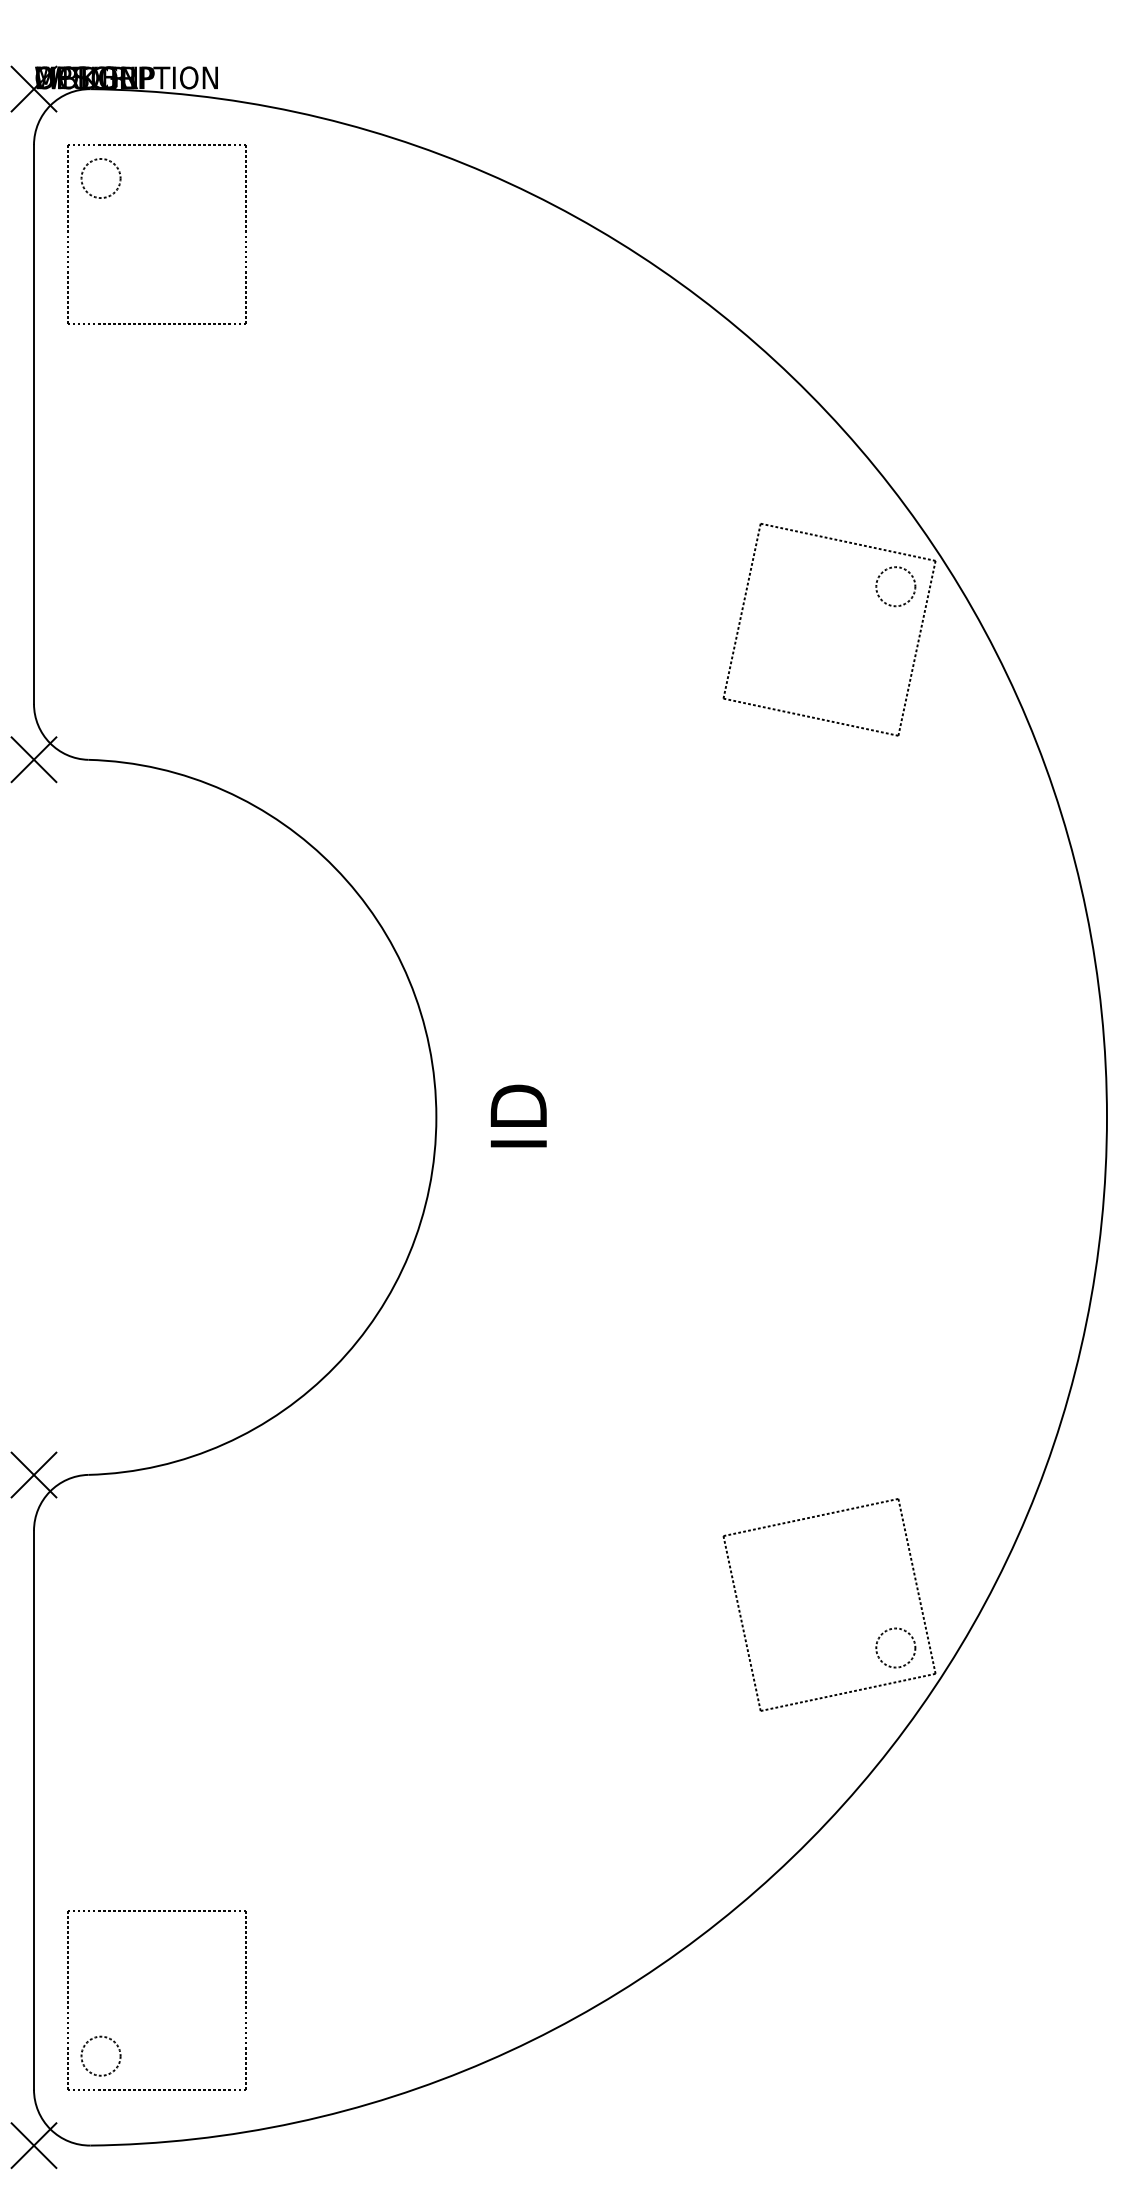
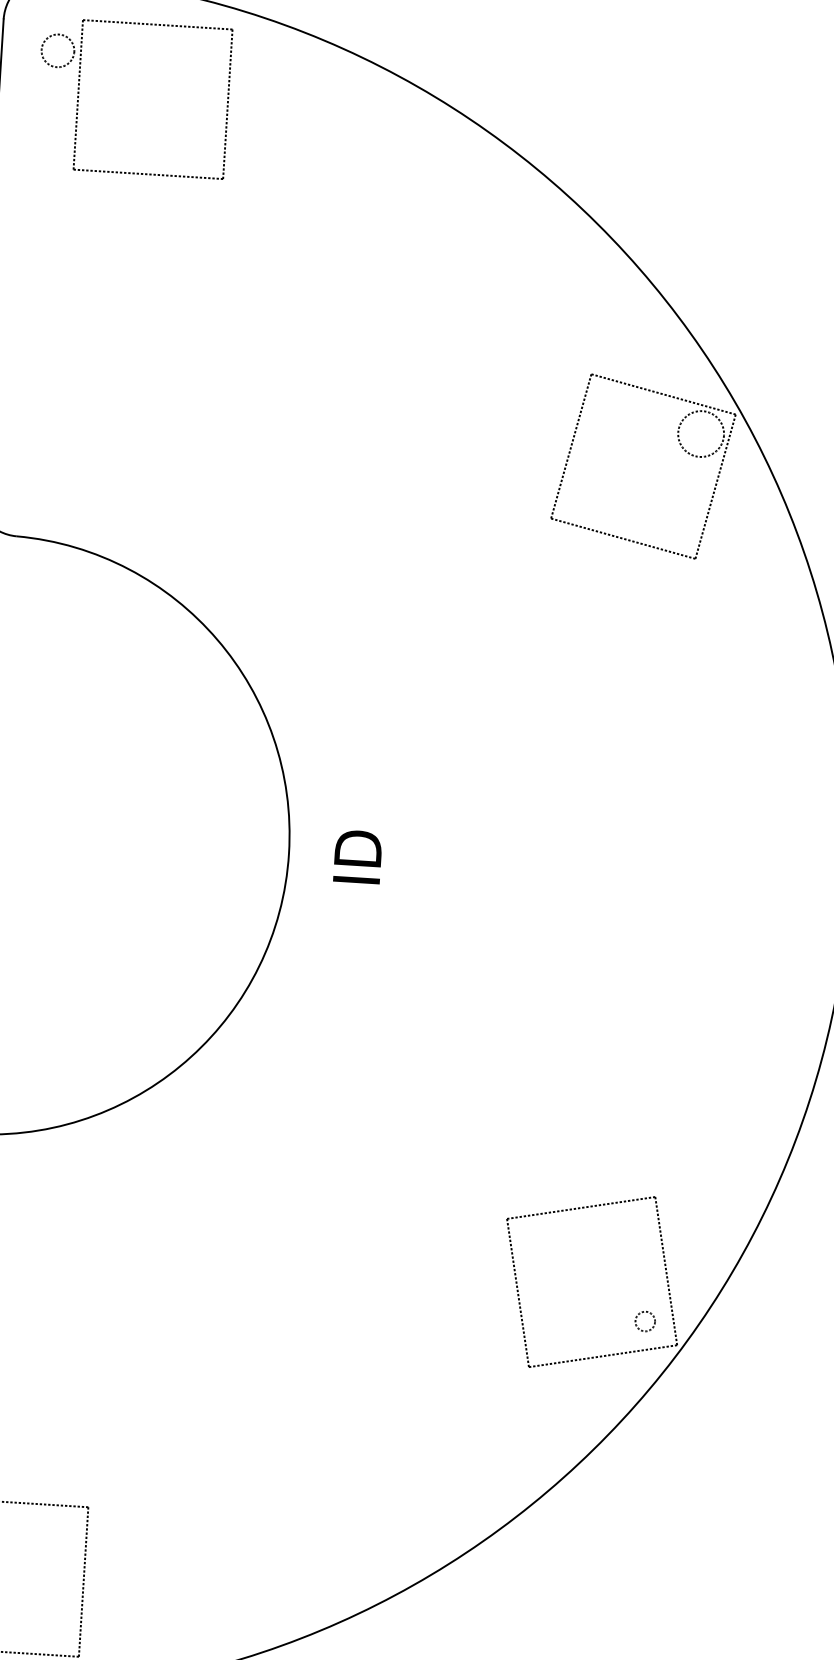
part: (68, 232) -> (79, 93), moved
circle: (895, 586) -> (700, 433), size x1.4
circle: (895, 1647) -> (645, 1321), size x0.6

